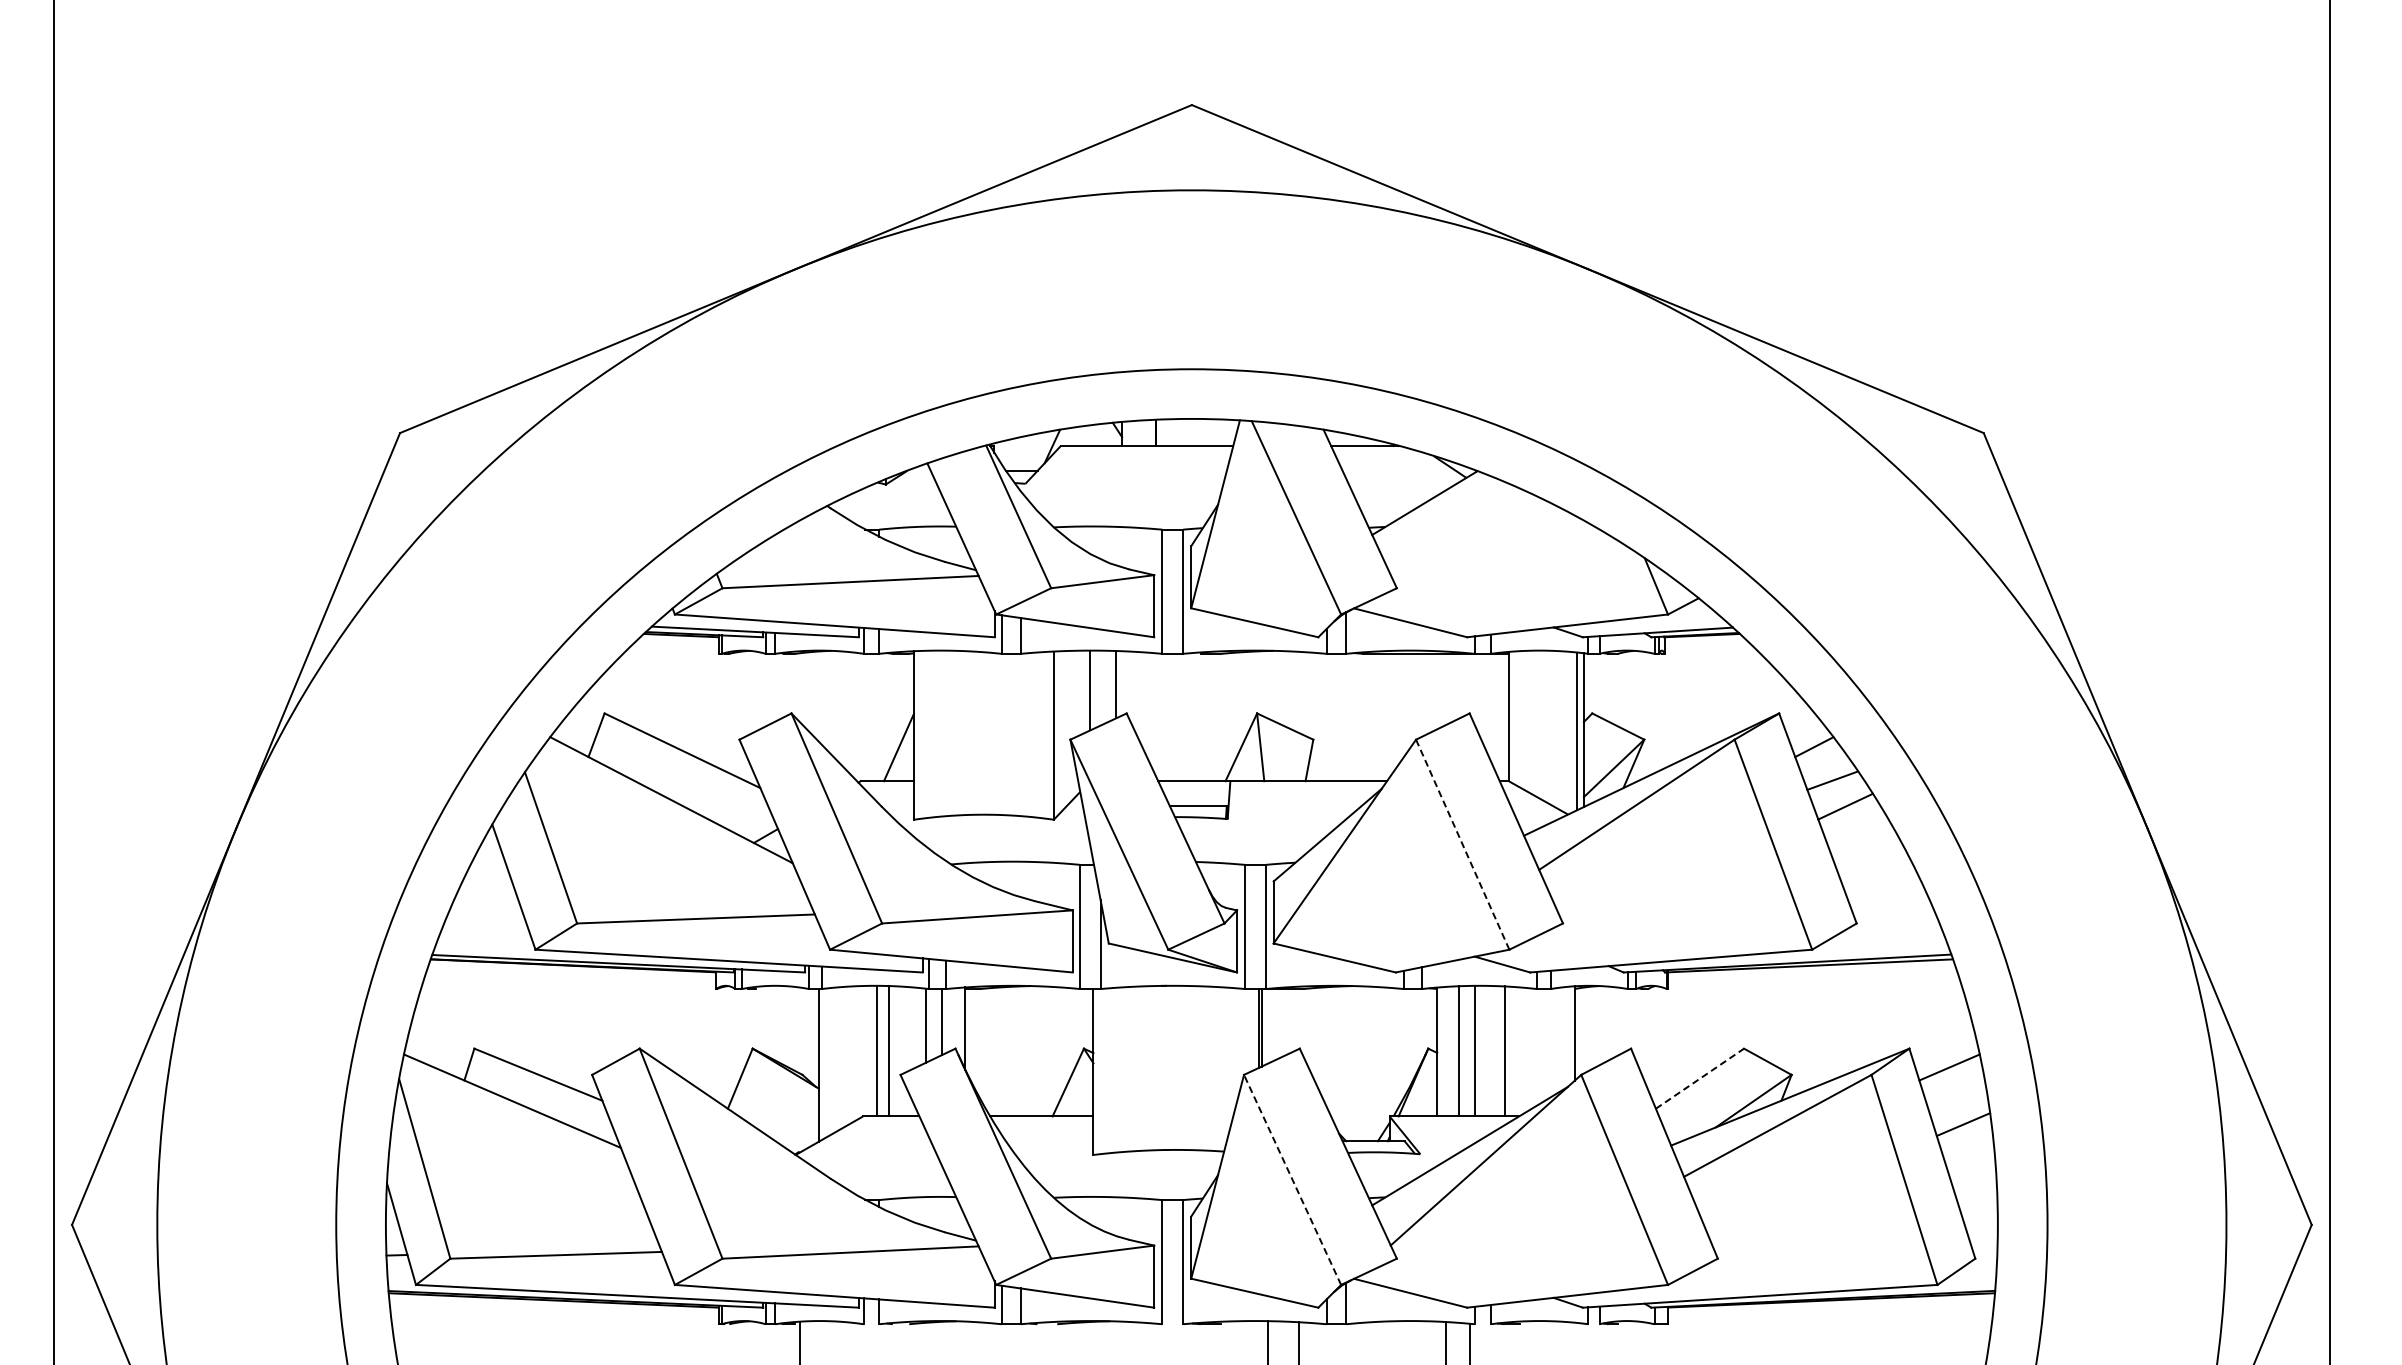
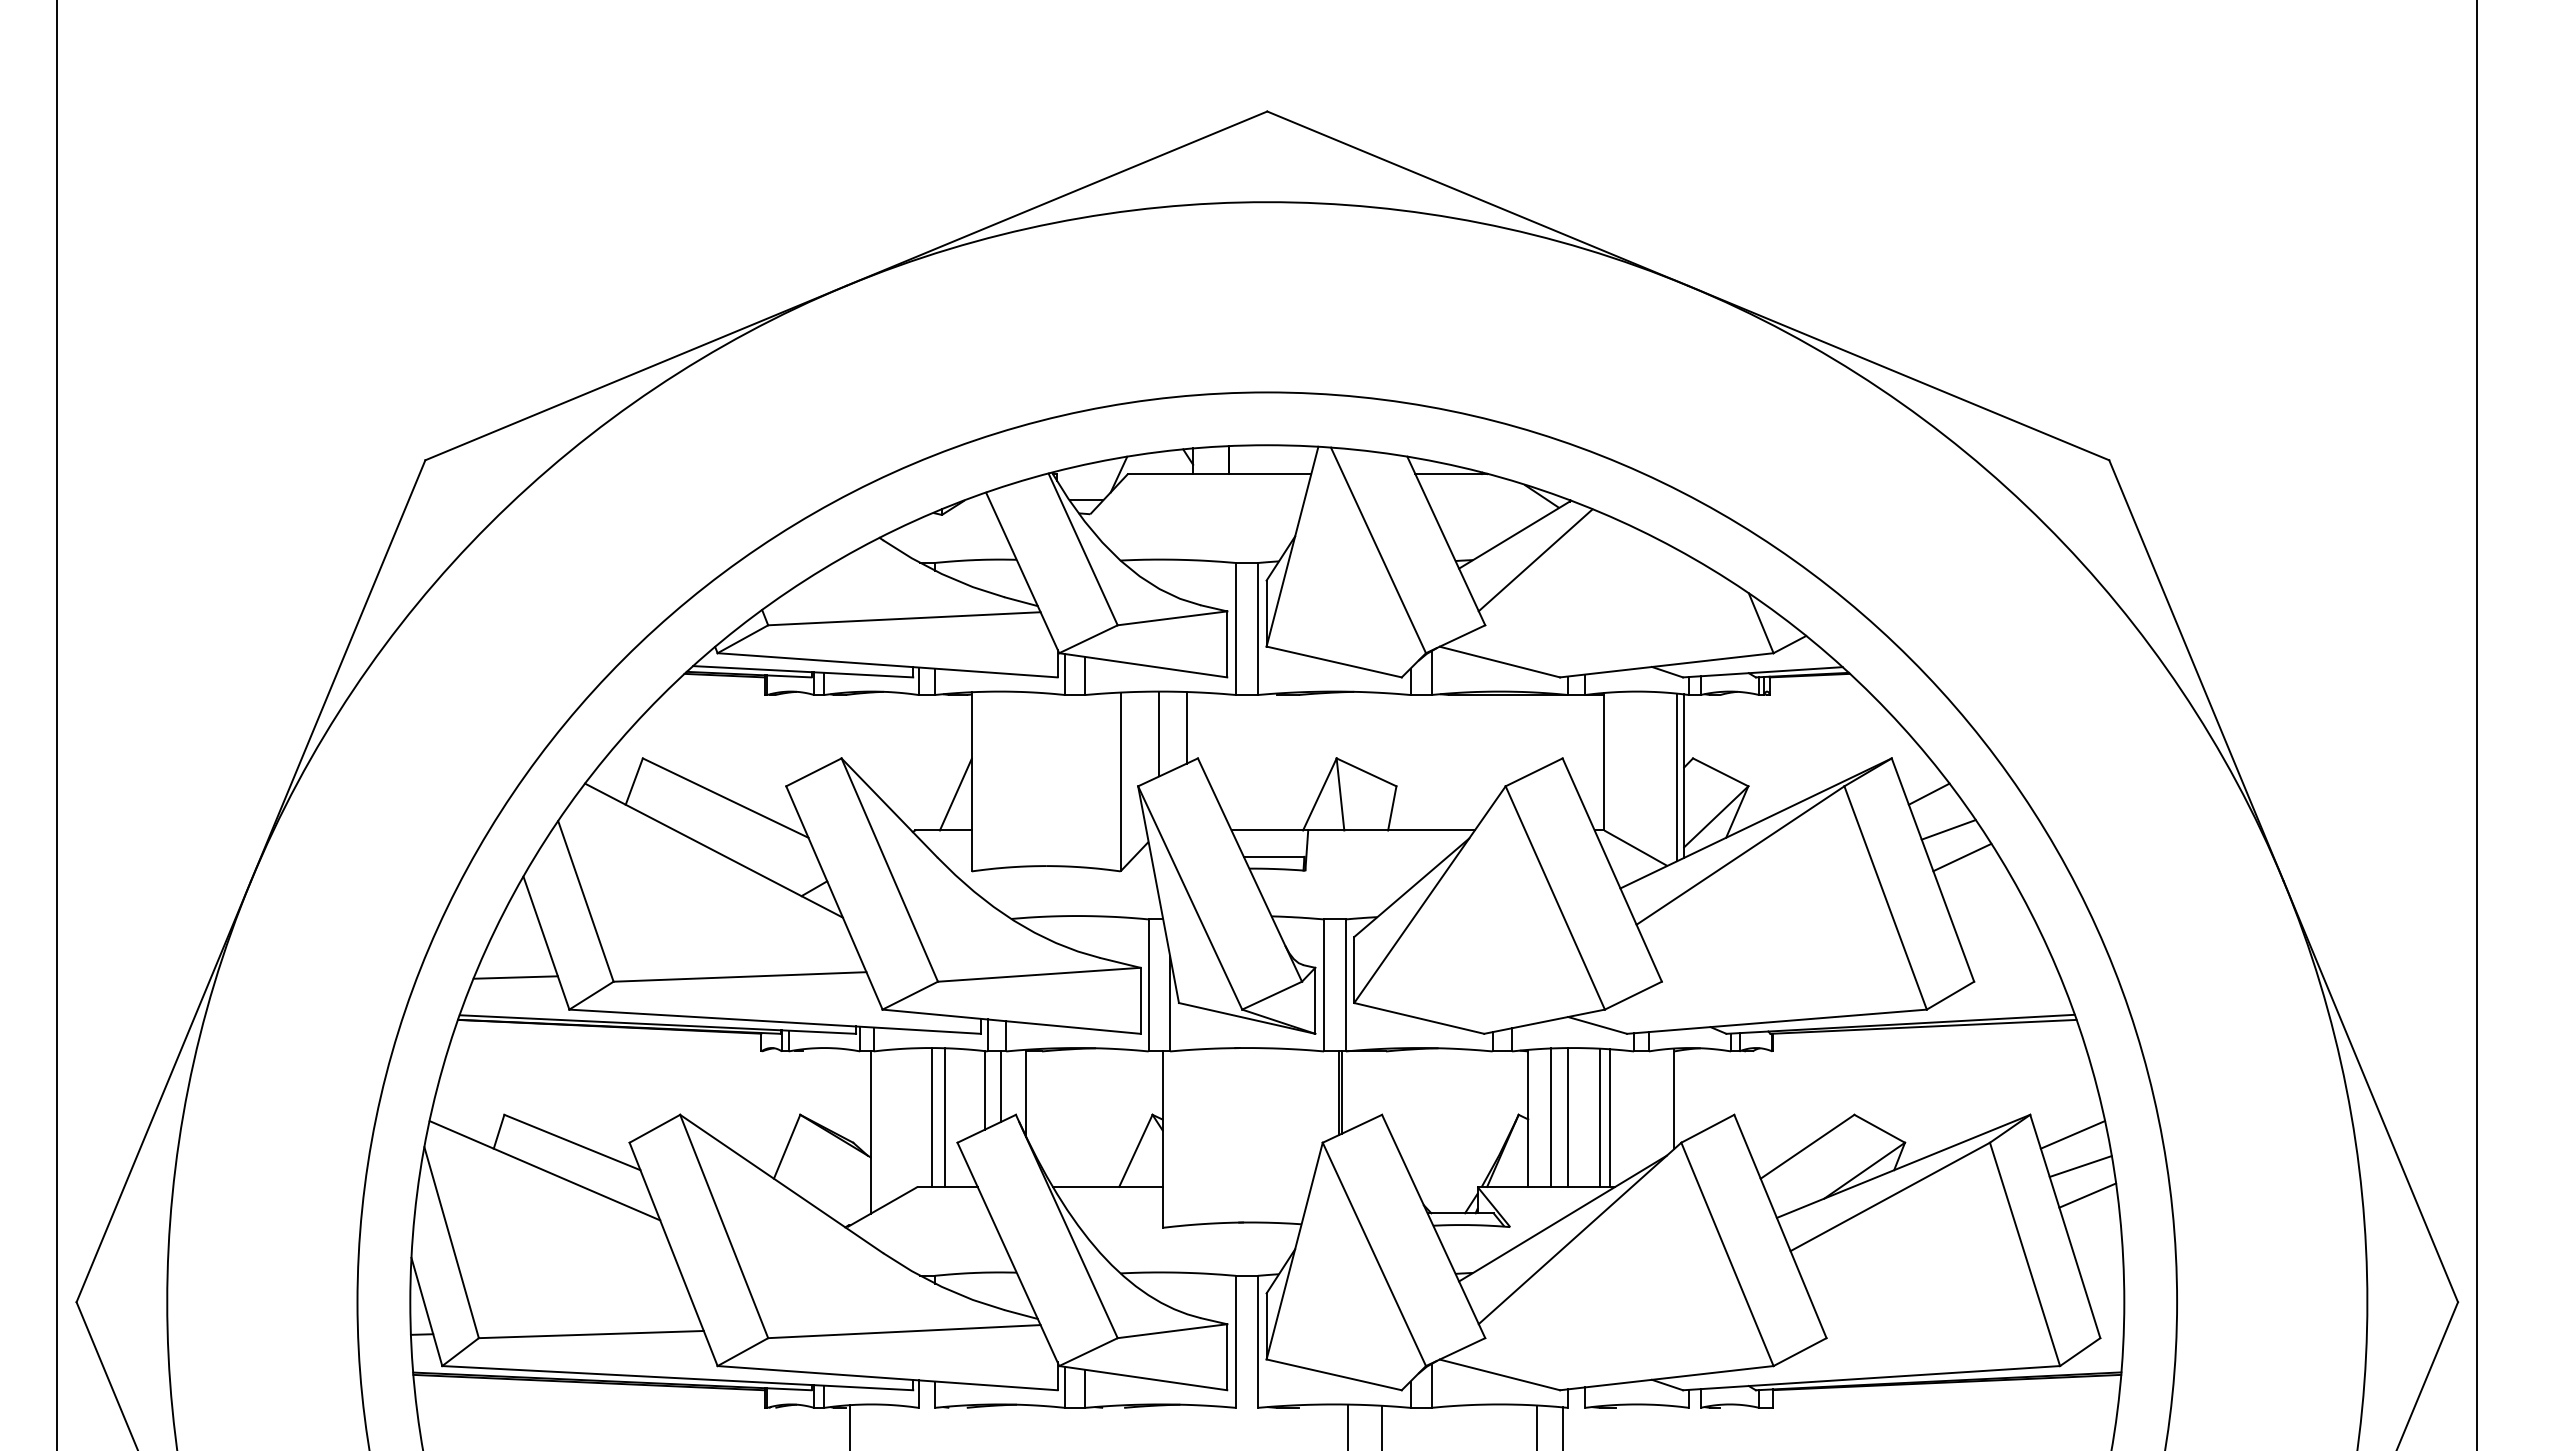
line: (1443, 527) -> (1534, 560), added
line: (1462, 844) -> (1555, 897), dashed -> solid
line: (484, 919) -> (515, 977), added
line: (1514, 1051) -> (1610, 1117), added
line: (1700, 1078) -> (1808, 1146), dashed -> solid
line: (1956, 1097) -> (2080, 1166), added
line: (1292, 1179) -> (1374, 1253), dashed -> solid

